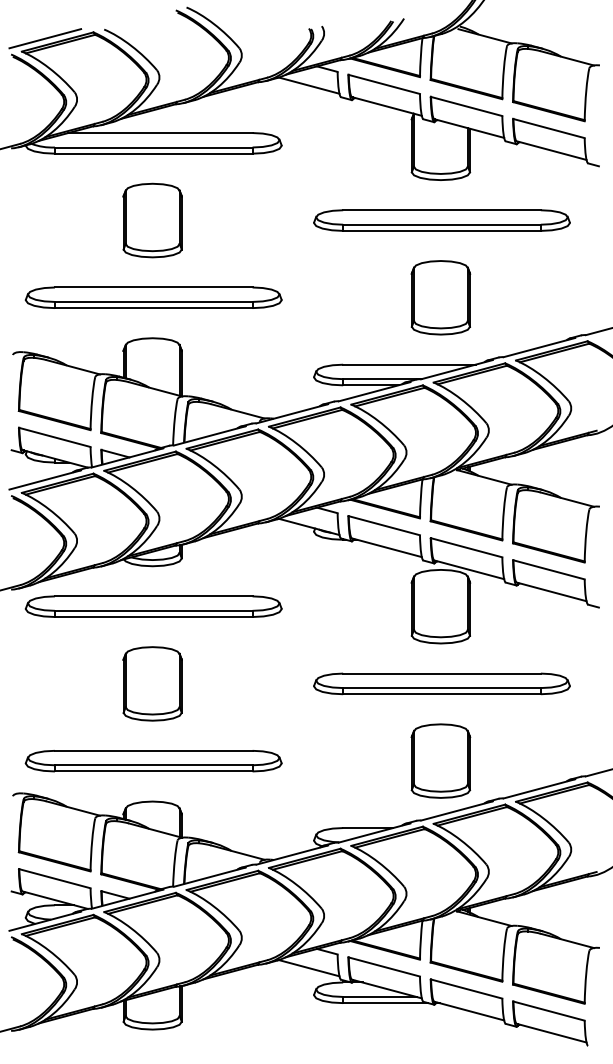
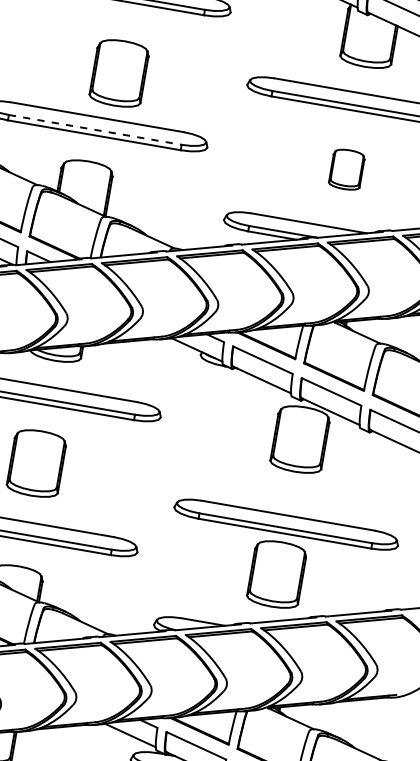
part: (152, 220) -> (119, 73), moved
part: (440, 297) -> (346, 169), size x0.6
line: (153, 301) -> (95, 129), solid -> dashed
part: (441, 683) -> (286, 524), moved

